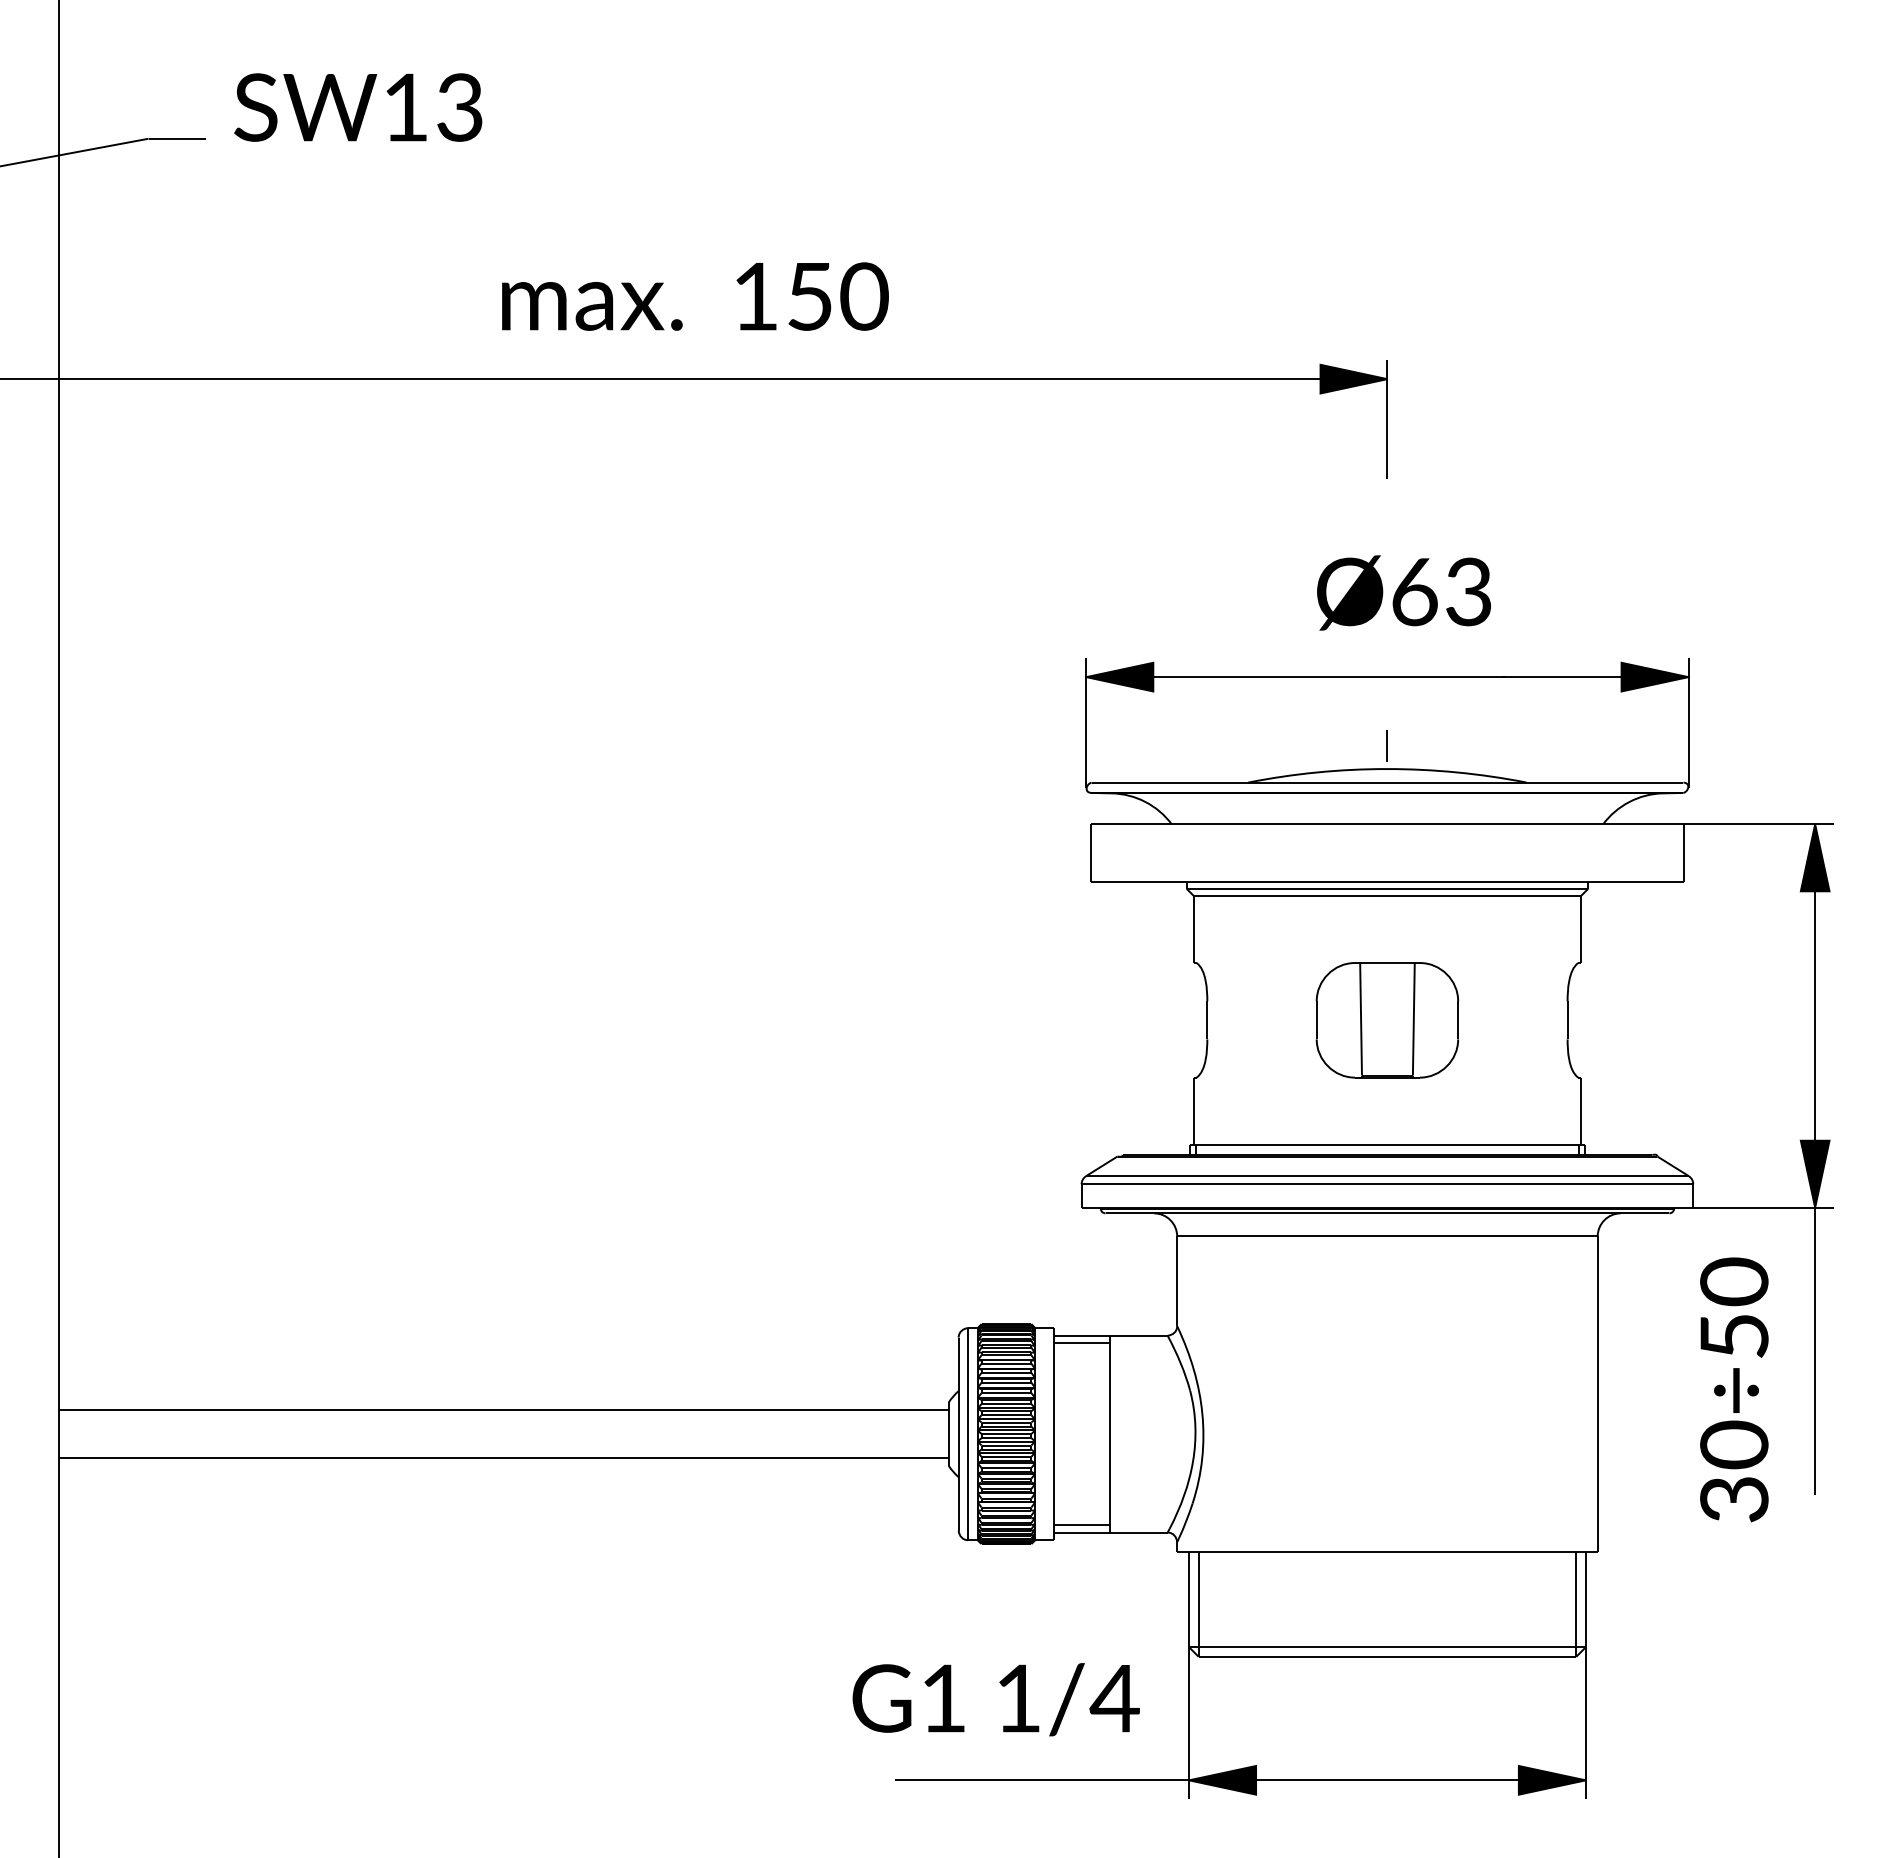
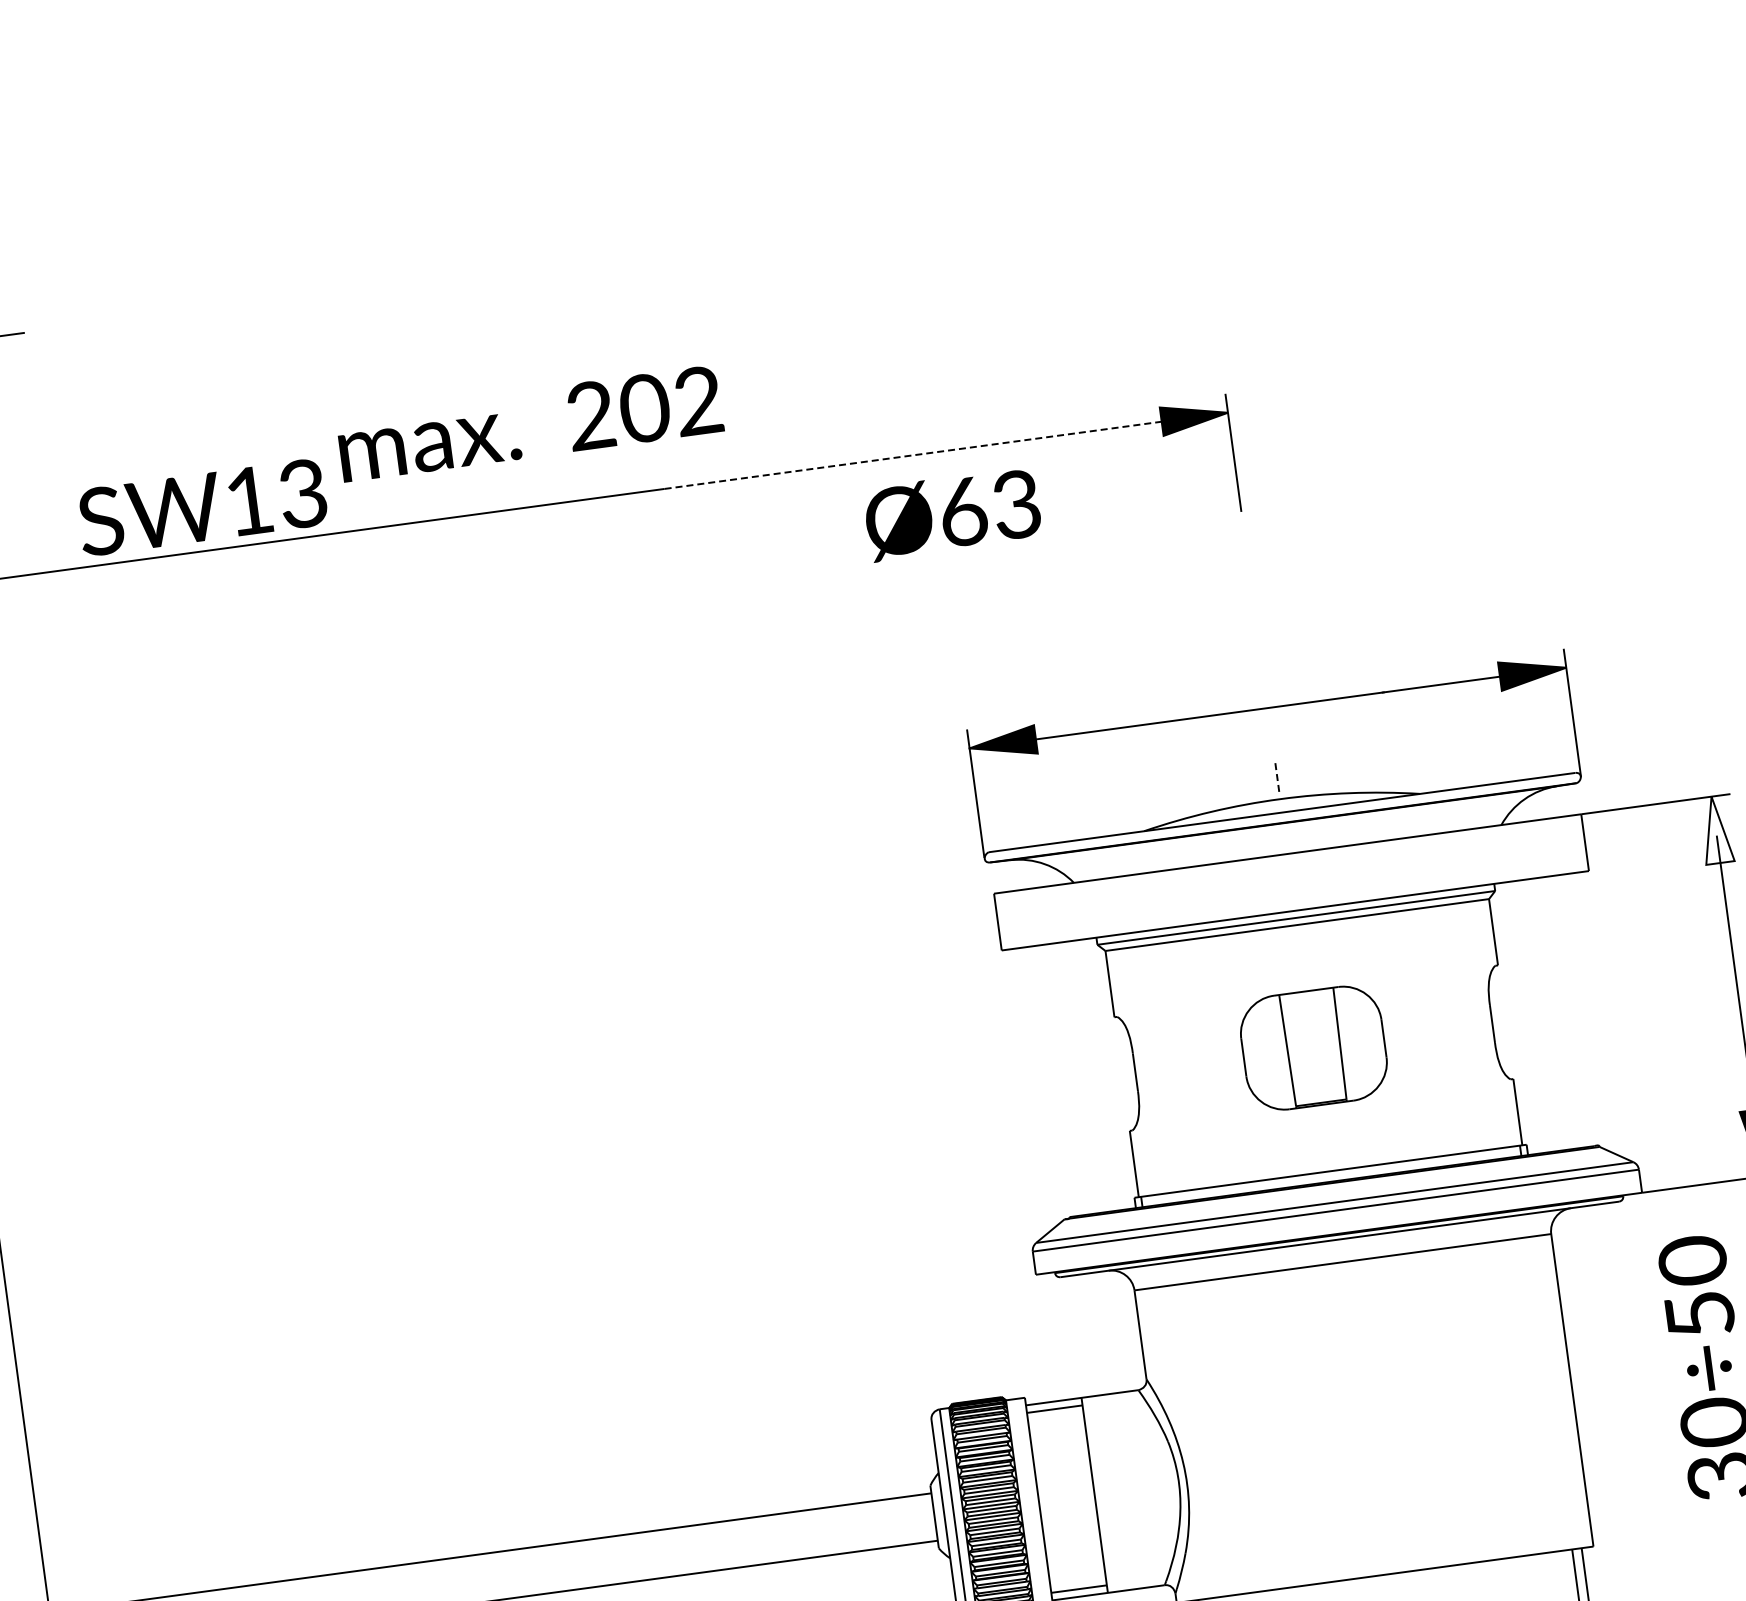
text: (358, 107) -> (202, 507), moved
text: (810, 296) -> (645, 408), 150 -> 202
line: (1103, 379) -> (946, 451), solid -> dashed
text: (1403, 592) -> (952, 513), moved
line: (1387, 746) -> (1277, 776), solid -> dashed
fill: (1814, 857) -> (1715, 829), removed

